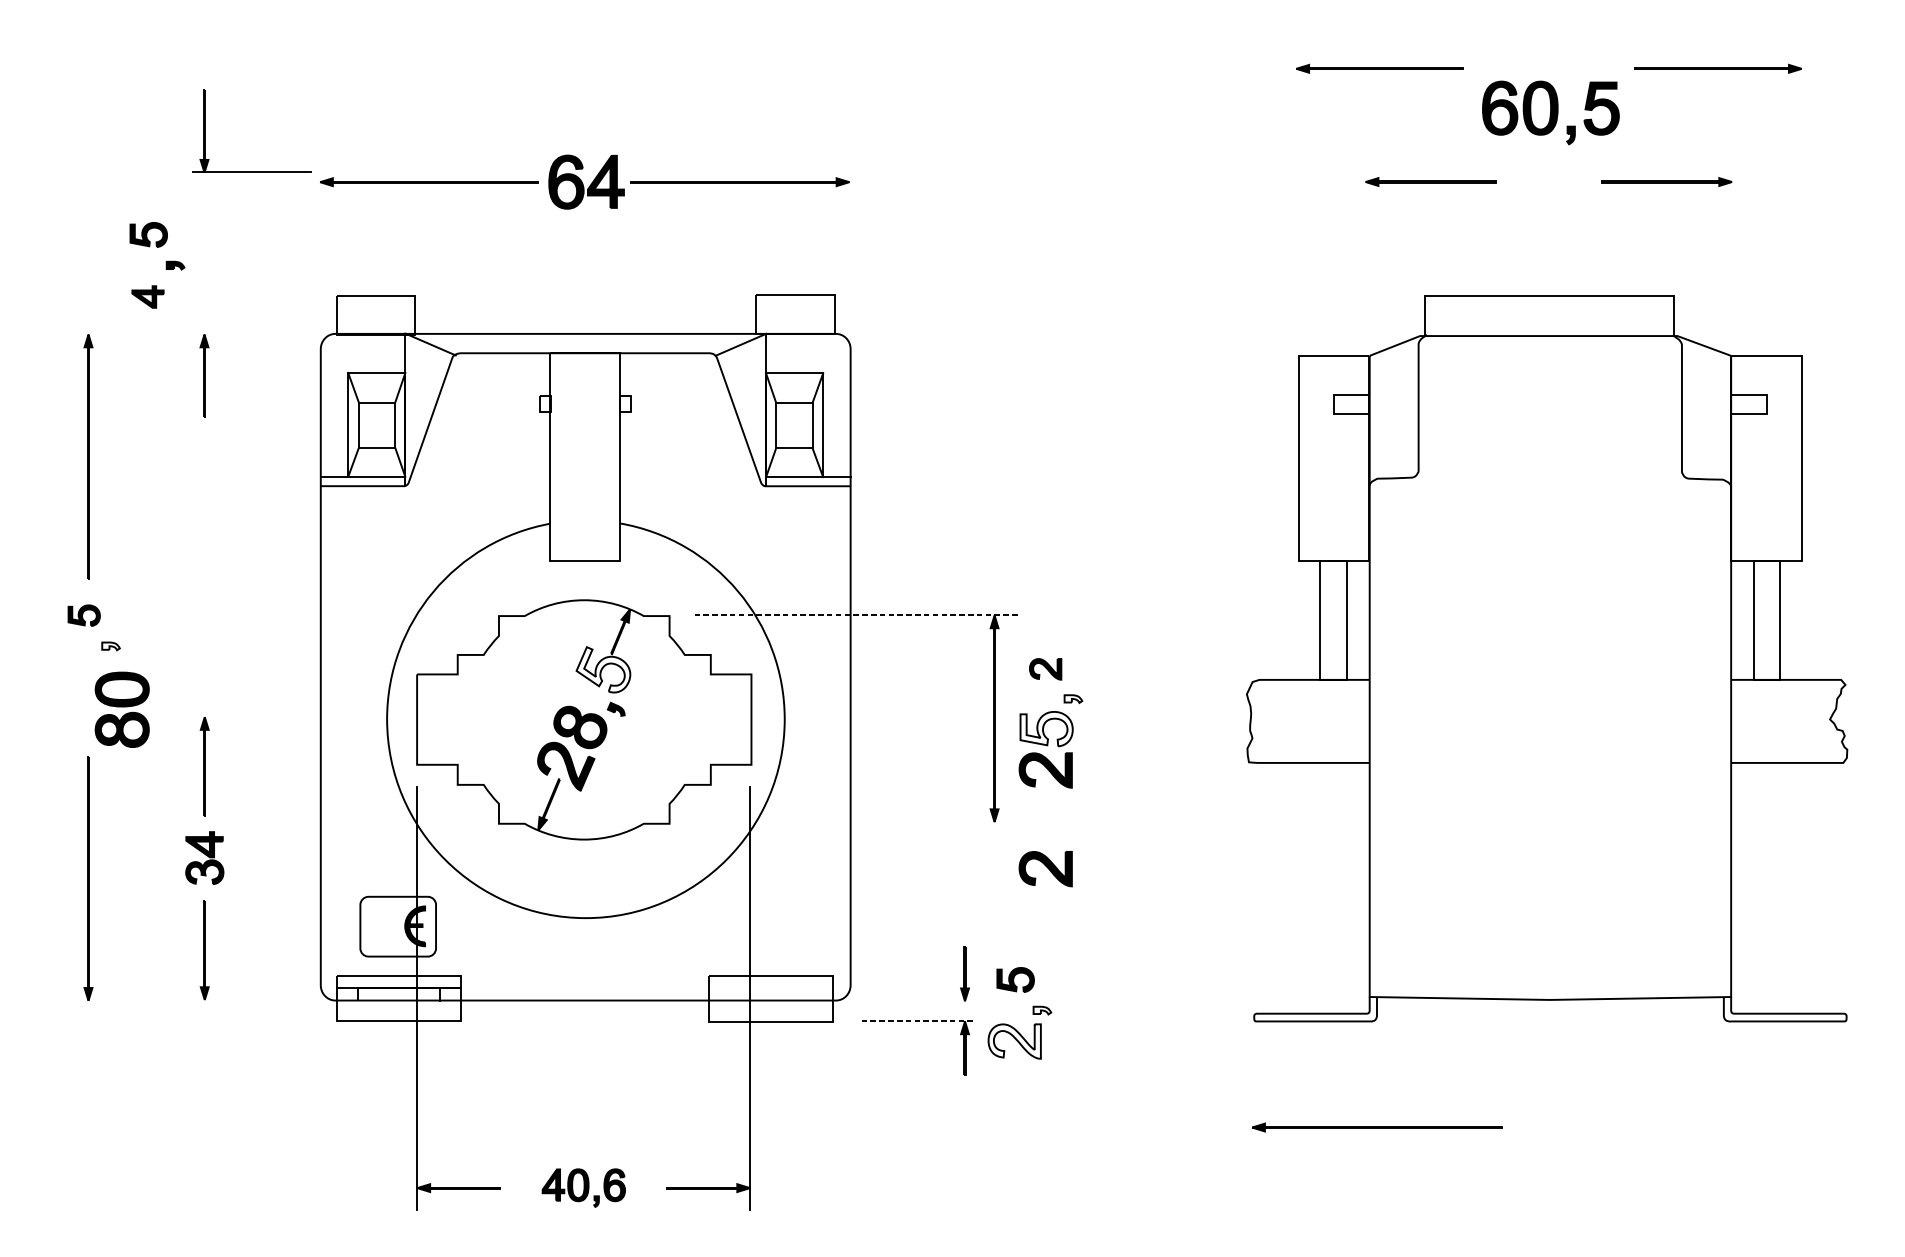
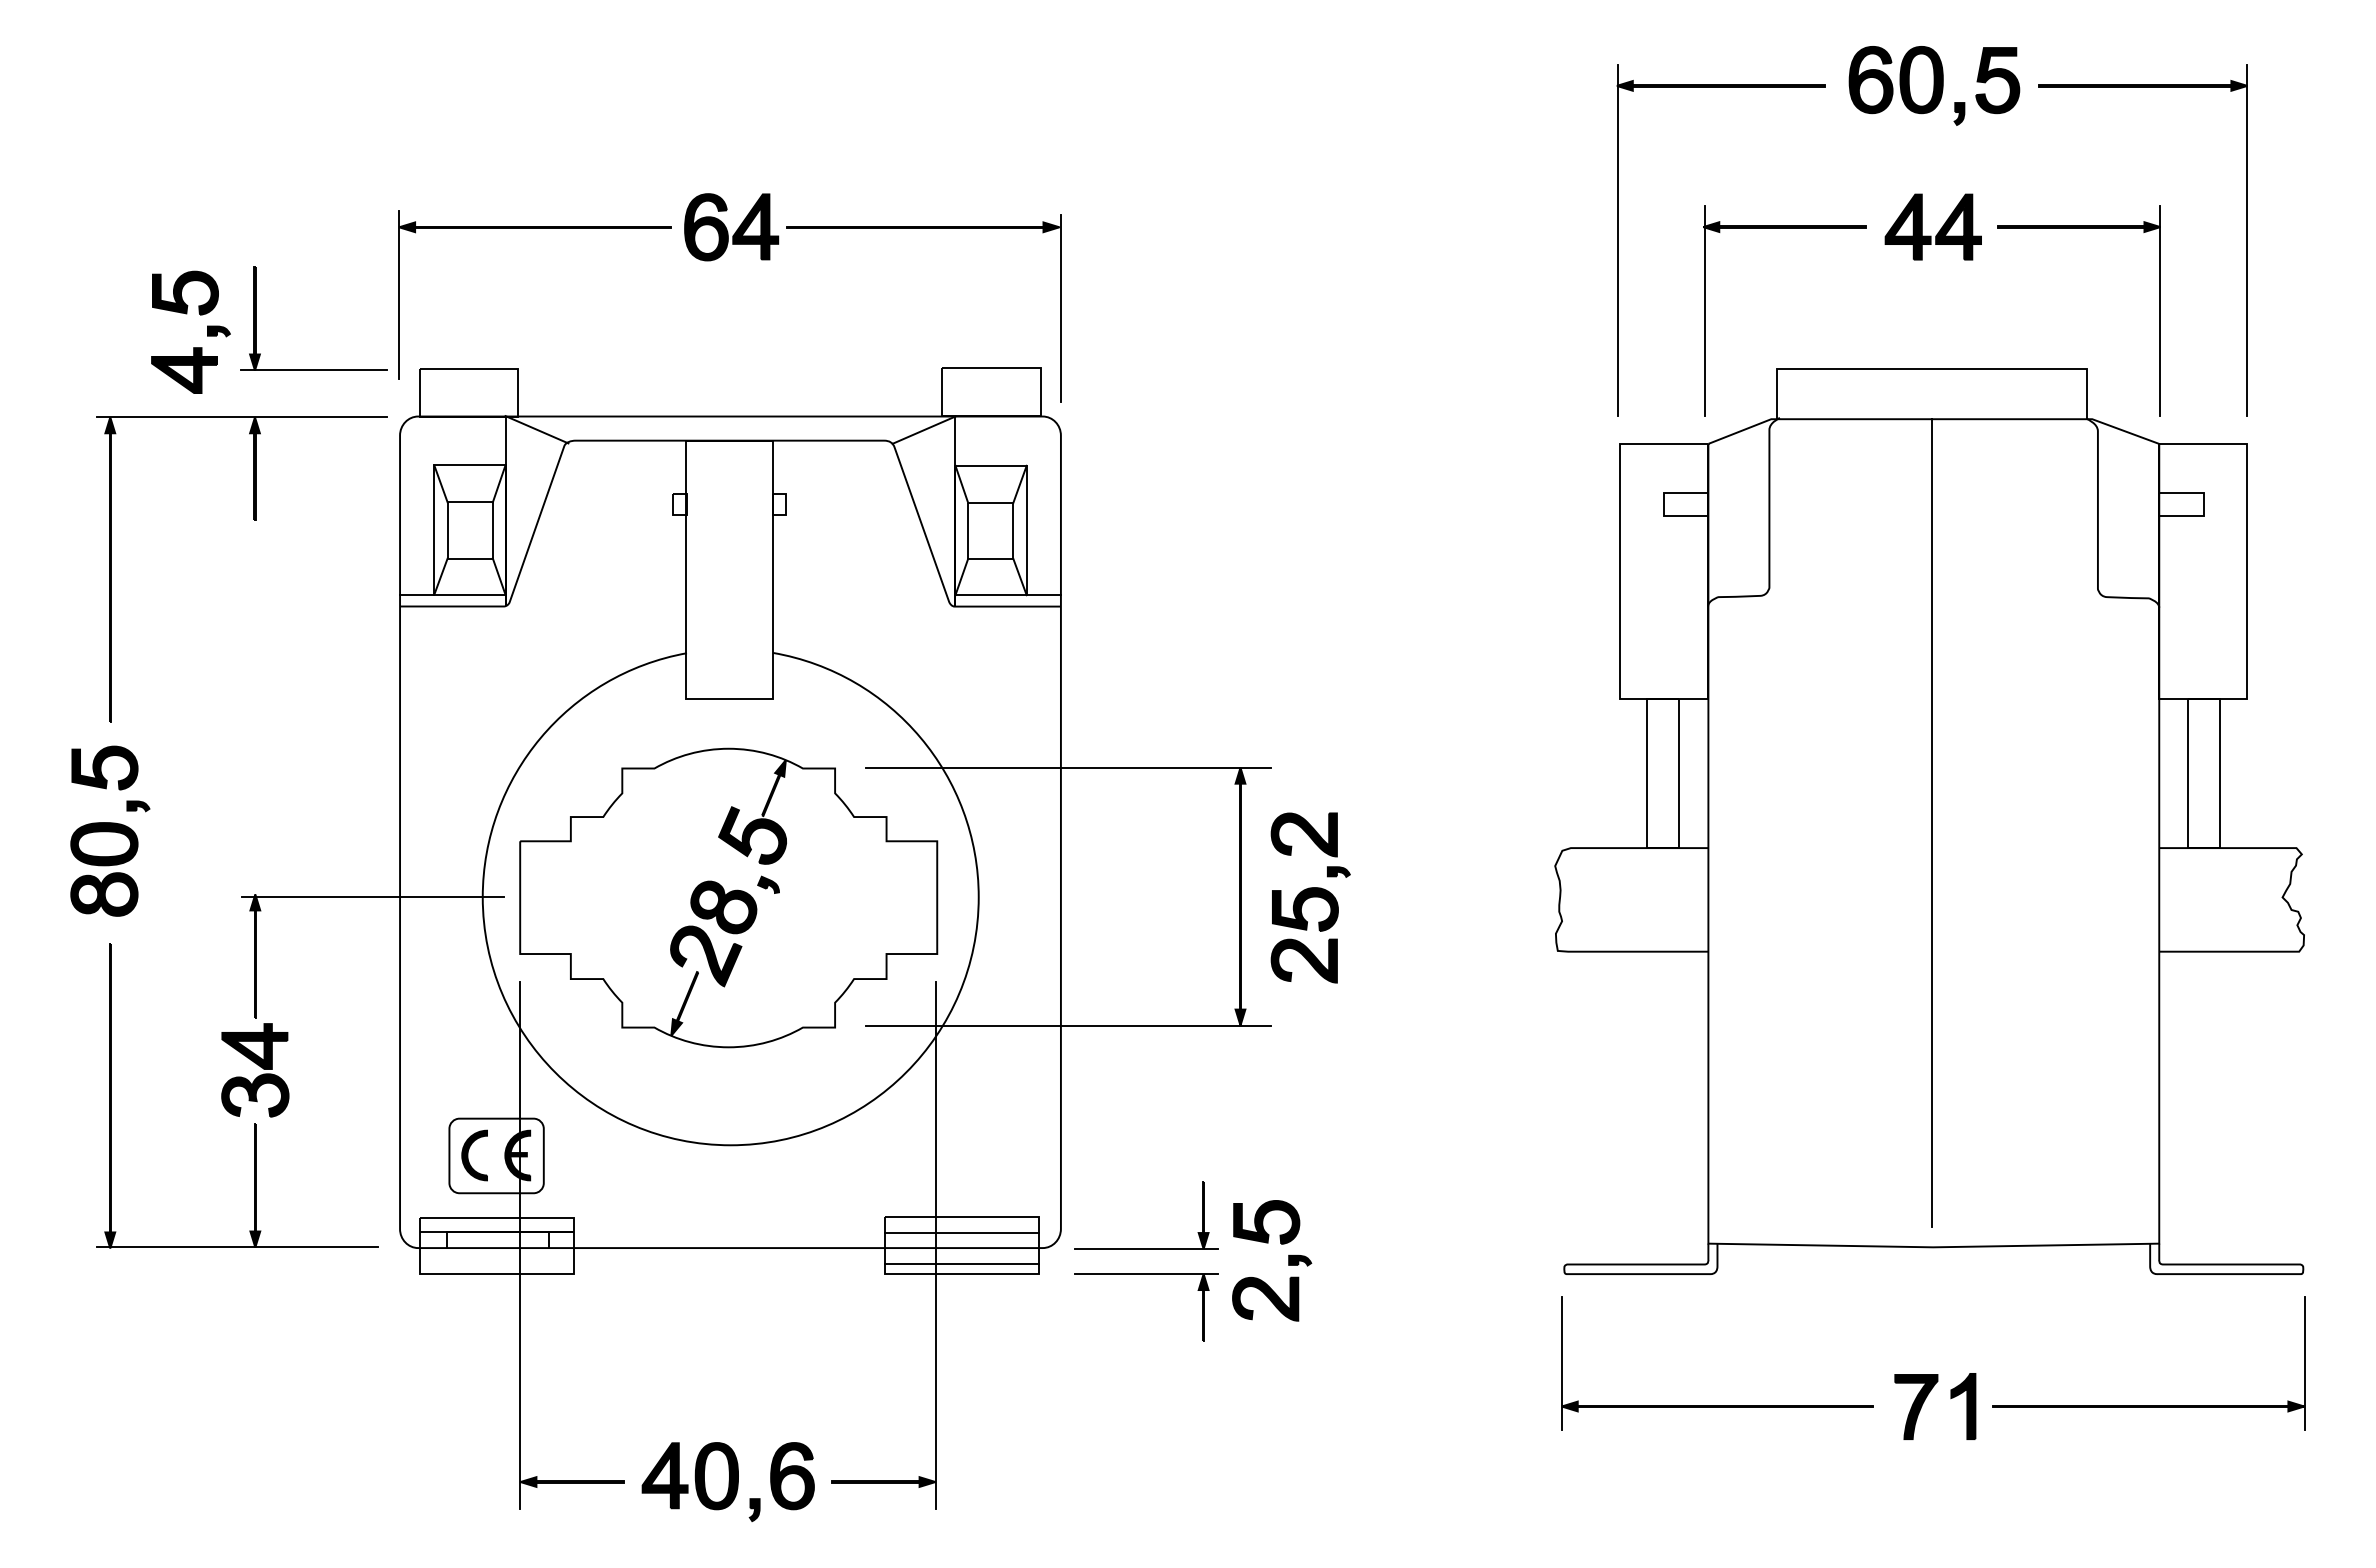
part: (1550, 112) -> (1934, 85), moved
part: (251, 171) -> (313, 369), moved
part: (1554, 185) -> (1938, 231), added
line: (1297, 192) -> (1618, 240), added
line: (1801, 192) -> (2247, 240), added
part: (148, 234) -> (185, 292), size x1.43
line: (320, 236) -> (399, 294), added
line: (850, 246) -> (1060, 307), added
line: (1367, 248) -> (1705, 310), added
line: (1732, 248) -> (2160, 310), added
part: (147, 296) -> (184, 370), size x1.67
line: (193, 334) -> (241, 417), added
part: (83, 615) -> (104, 767), size x1.67
line: (856, 615) -> (1068, 767), dashed -> solid
fill: (111, 646) -> (138, 806), added
line: (1548, 660) -> (1931, 823), added
part: (1045, 668) -> (1303, 834), size x1.67
fill: (603, 669) -> (752, 835), added
fill: (1073, 698) -> (1338, 871), added
part: (122, 709) -> (104, 869), moved
line: (298, 719) -> (372, 897), added
fill: (1046, 729) -> (1305, 909), added
line: (856, 822) -> (1068, 1025), added
part: (204, 858) -> (255, 1070), size x1.43
part: (1045, 868) -> (1303, 1083), removed
part: (380, 926) -> (474, 1155), added
part: (1015, 980) -> (1266, 1222), size x1.43
line: (770, 988) -> (961, 1232), added
line: (190, 1000) -> (237, 1247), added
line: (918, 1001) -> (1145, 1249), added
fill: (1042, 1010) -> (1300, 1260), added
line: (770, 1012) -> (961, 1263), added
line: (919, 1021) -> (1146, 1274), dashed -> solid
fill: (1014, 1040) -> (1265, 1298), added
line: (1251, 1093) -> (1561, 1363), added
part: (1543, 1122) -> (1925, 1400), added
part: (1722, 1126) -> (2148, 1405), added
part: (583, 1187) -> (727, 1481), size x1.67

